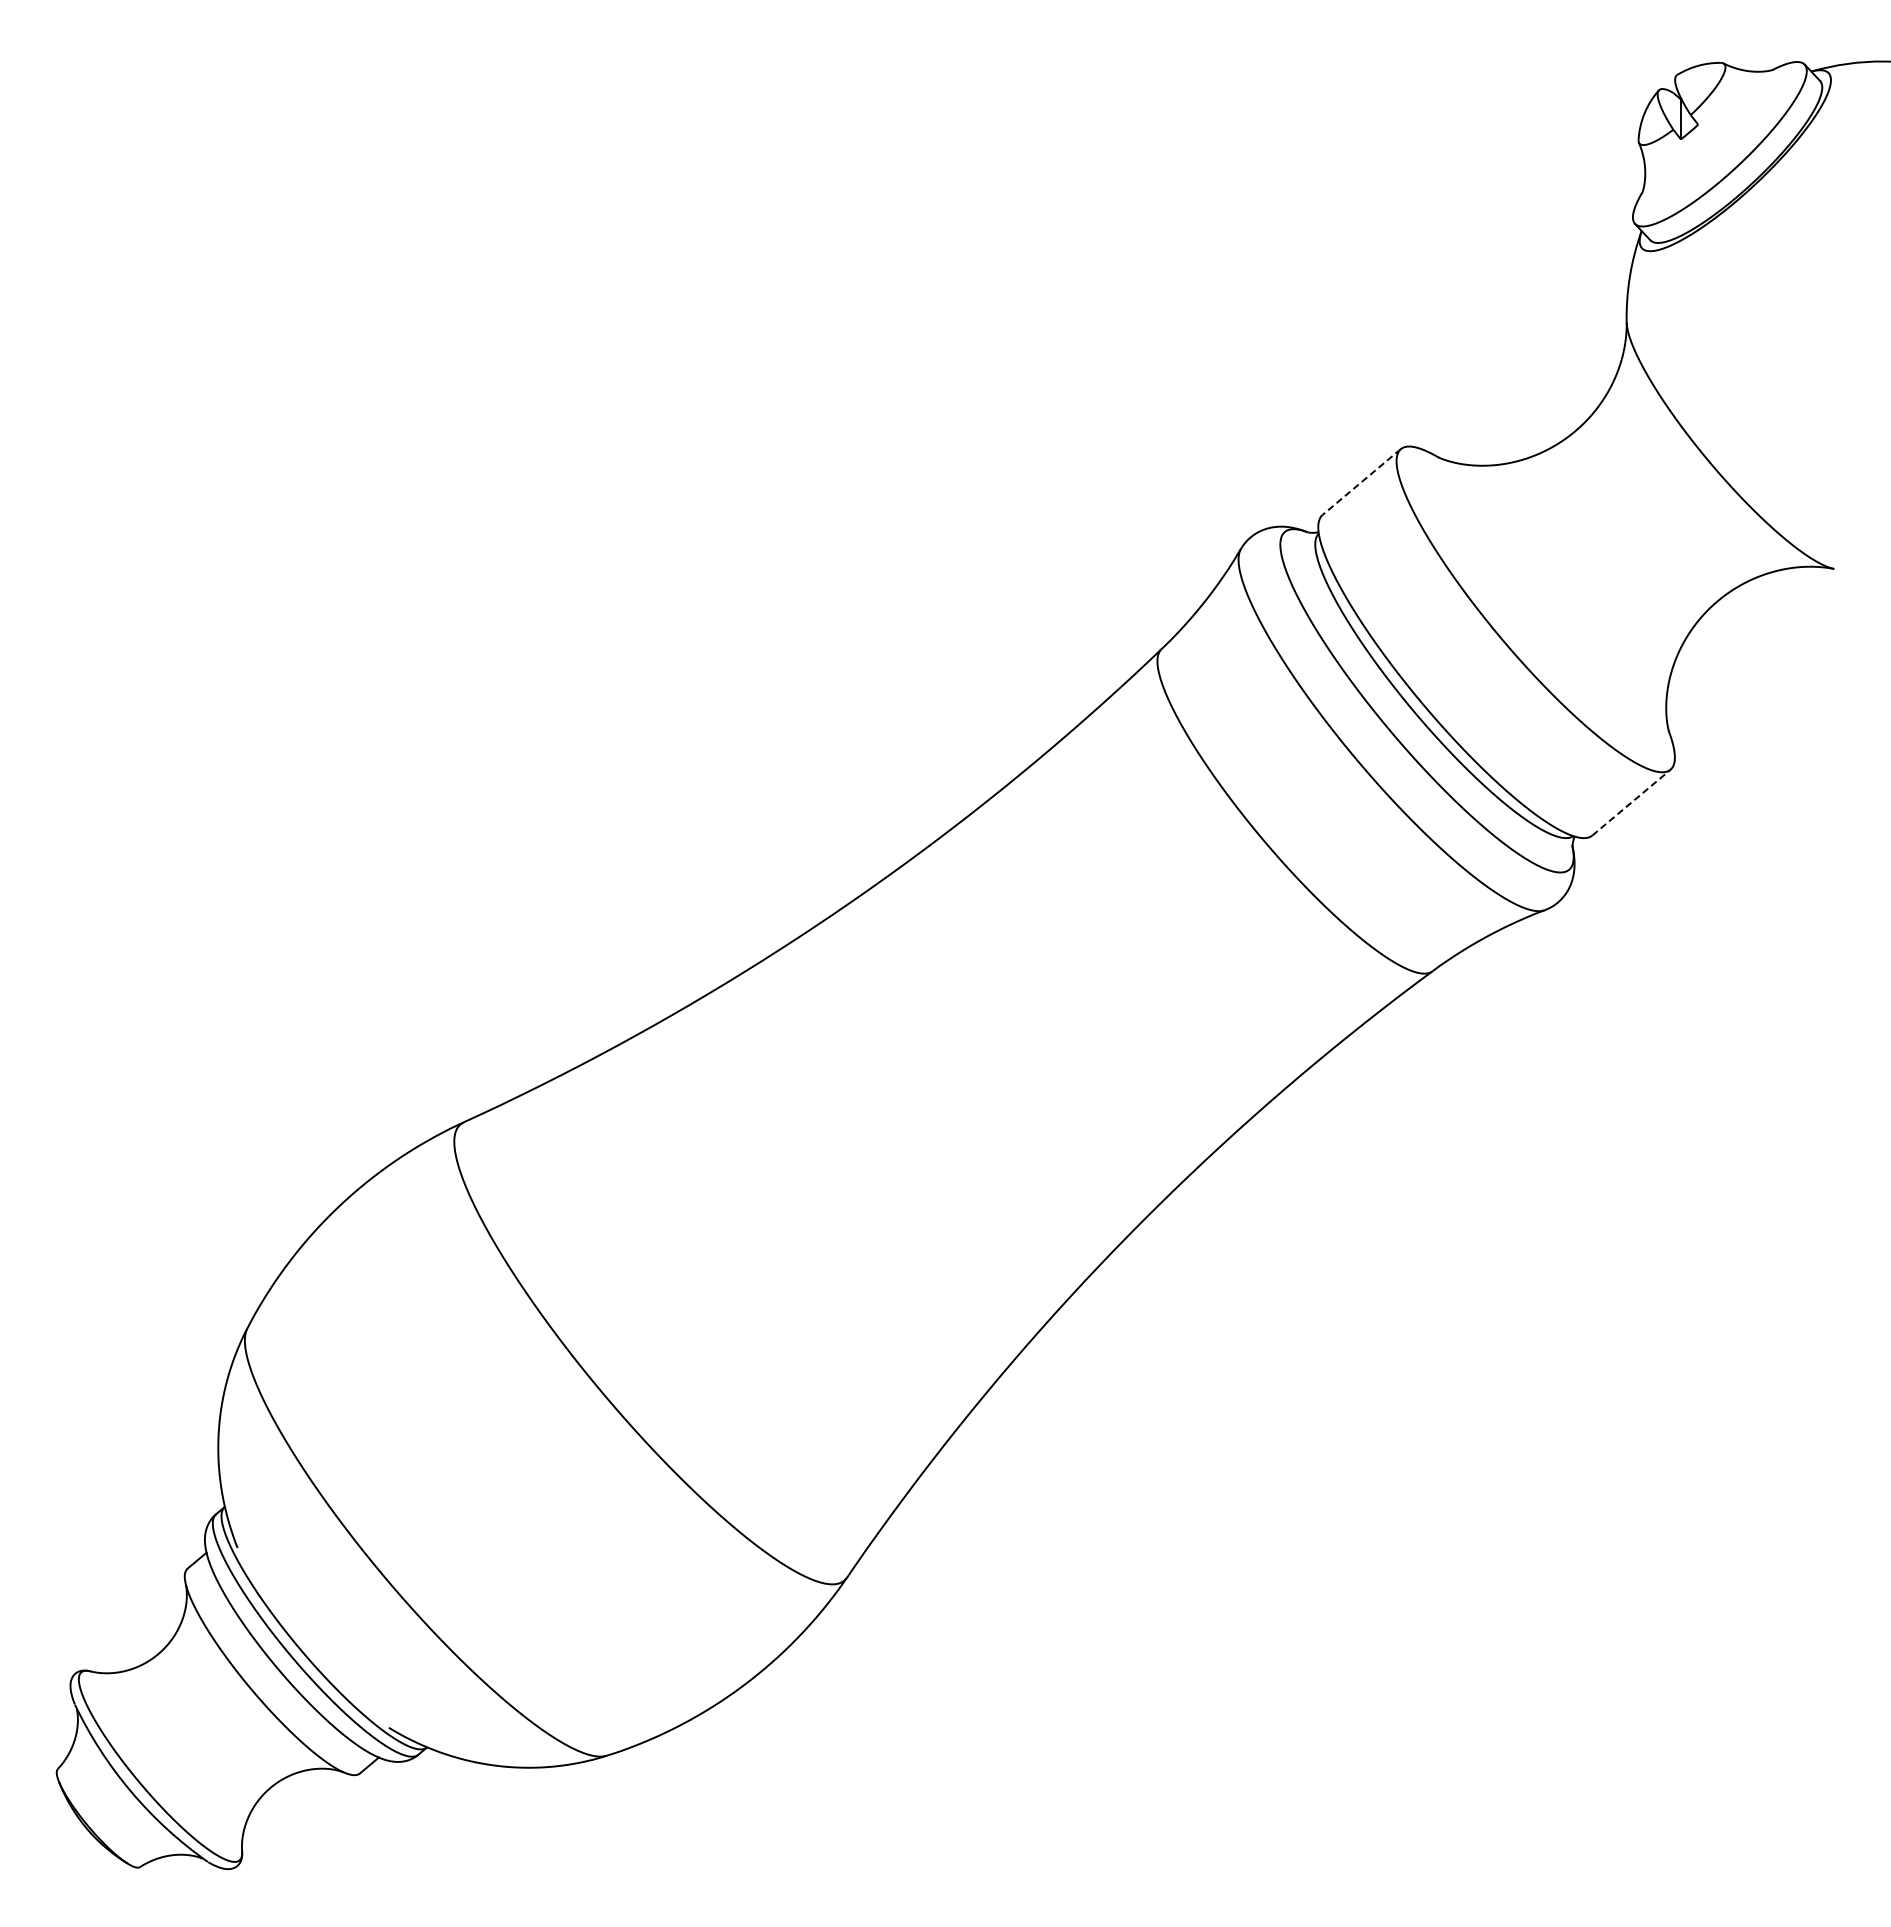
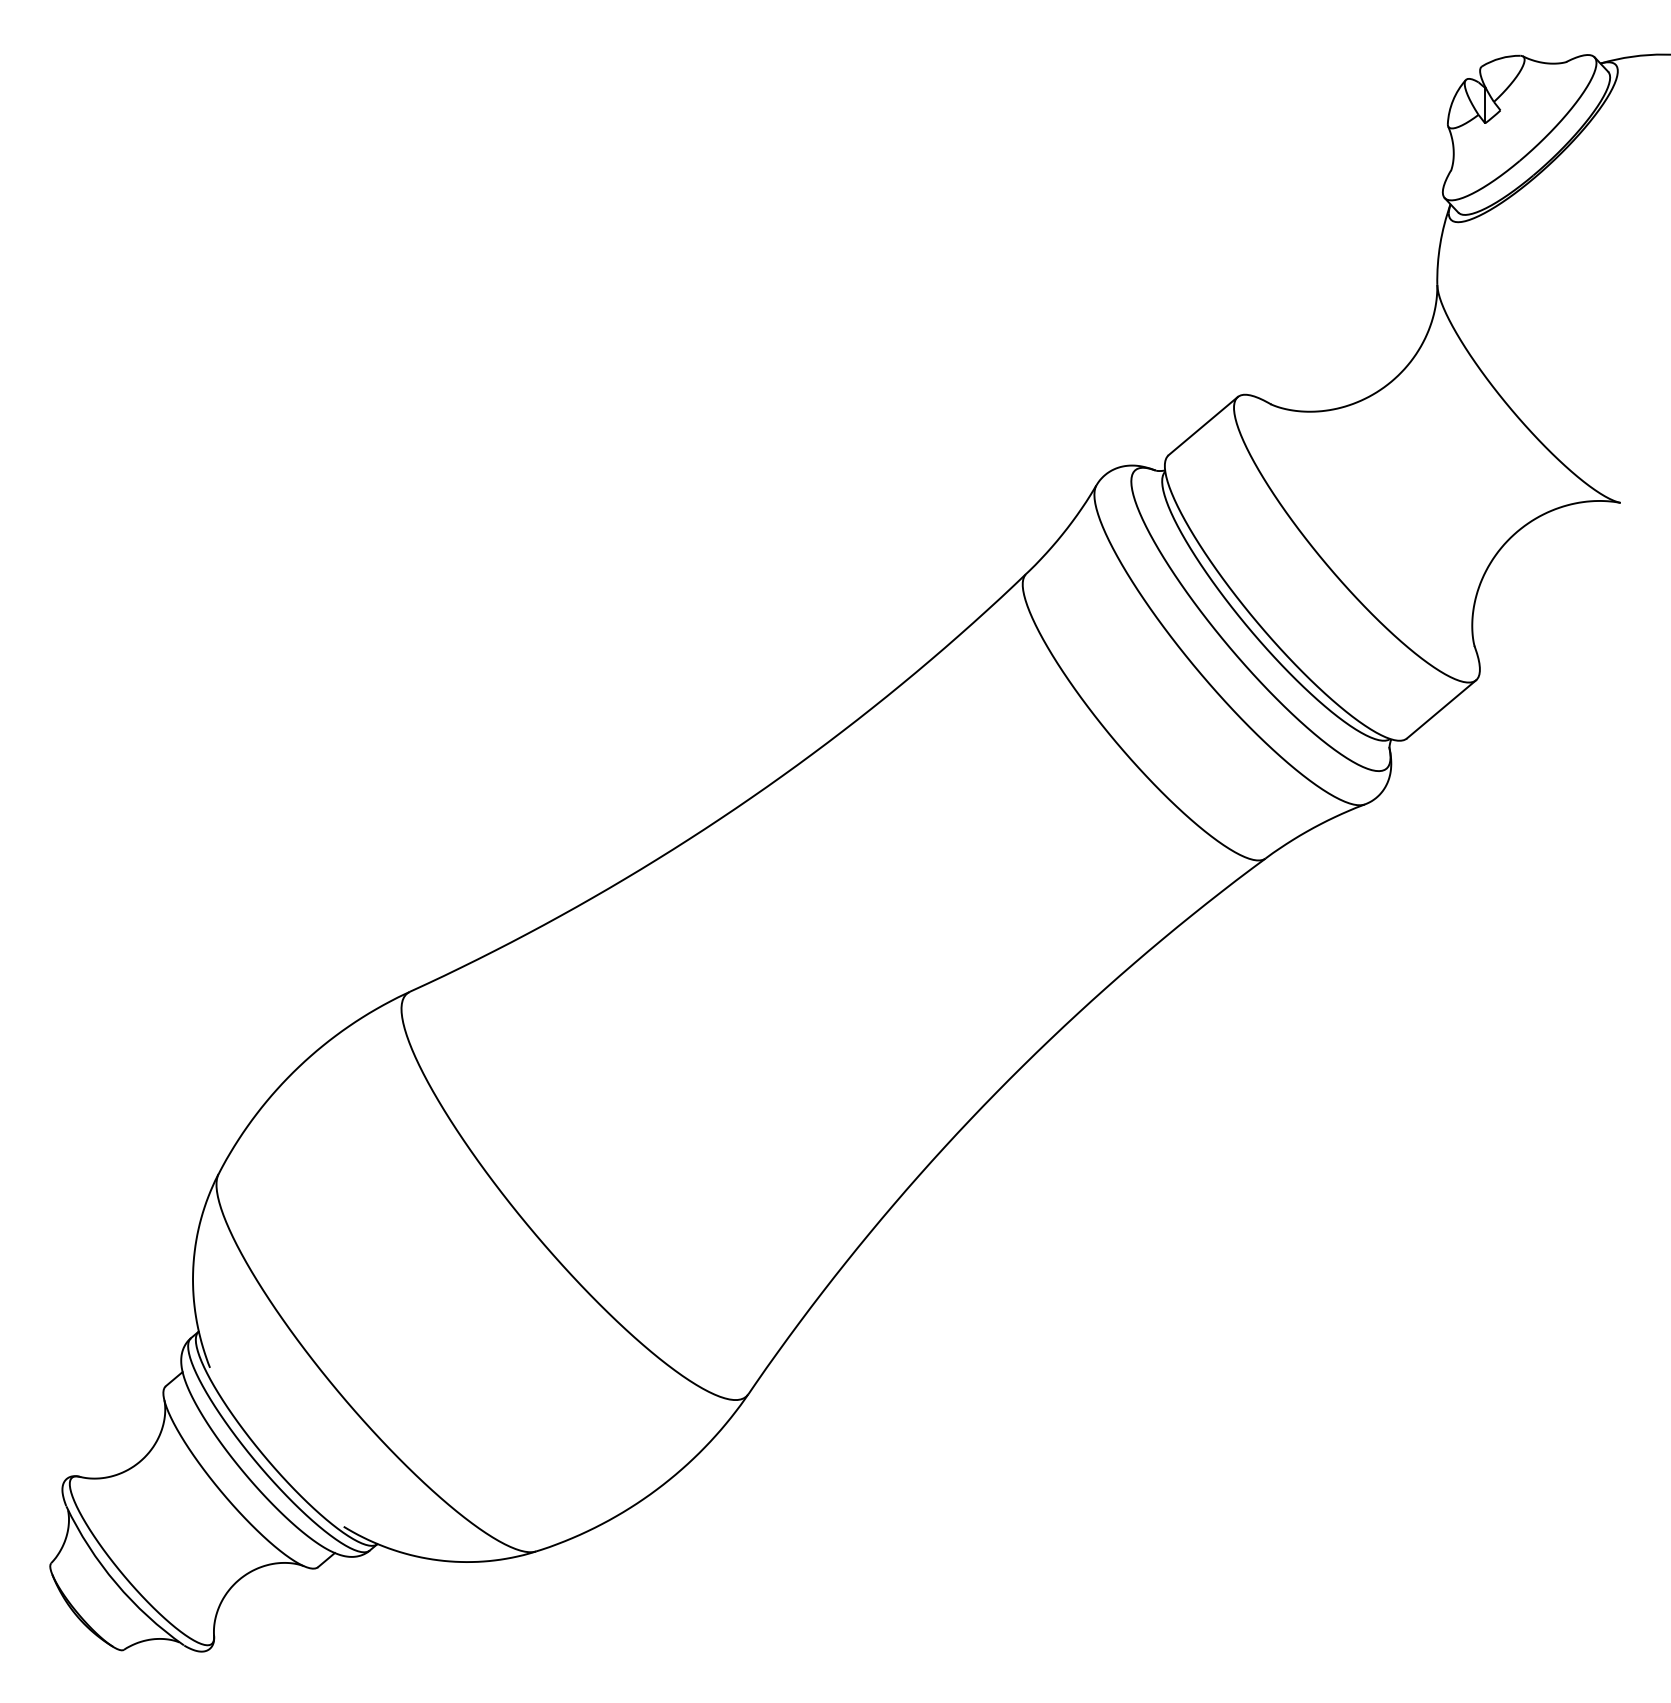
line: (1361, 482) -> (1203, 426), dashed -> solid
line: (1631, 802) -> (1441, 709), dashed -> solid

